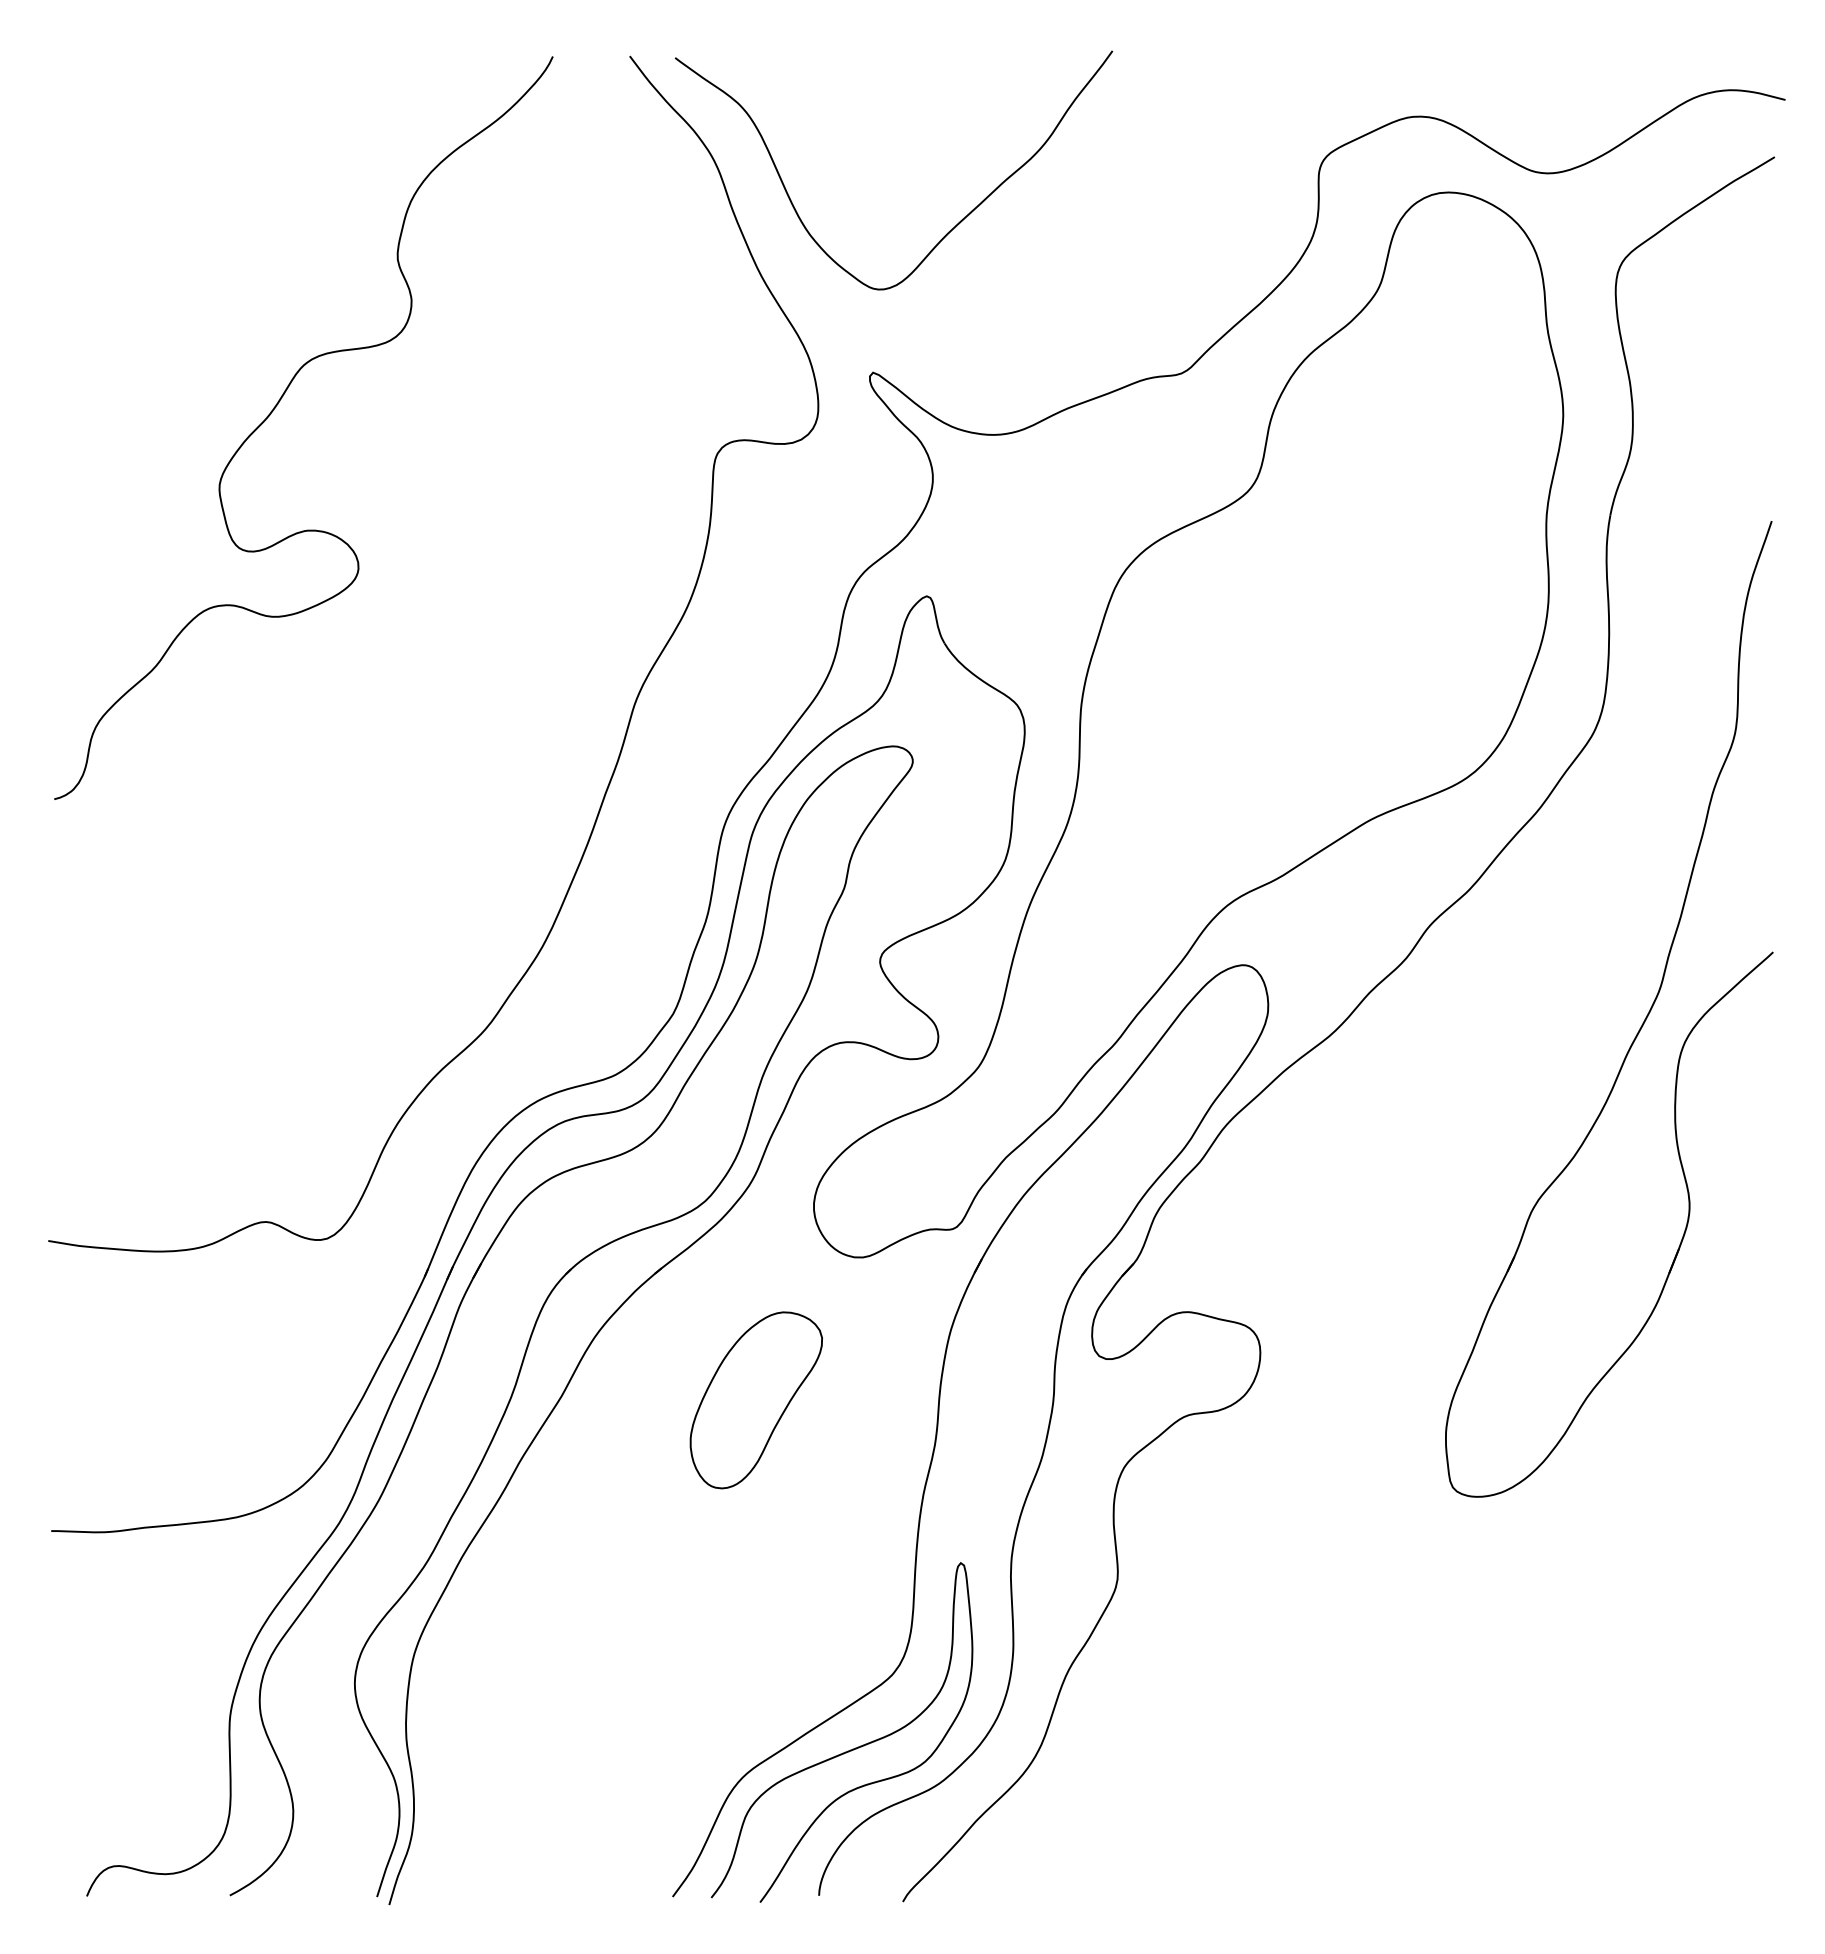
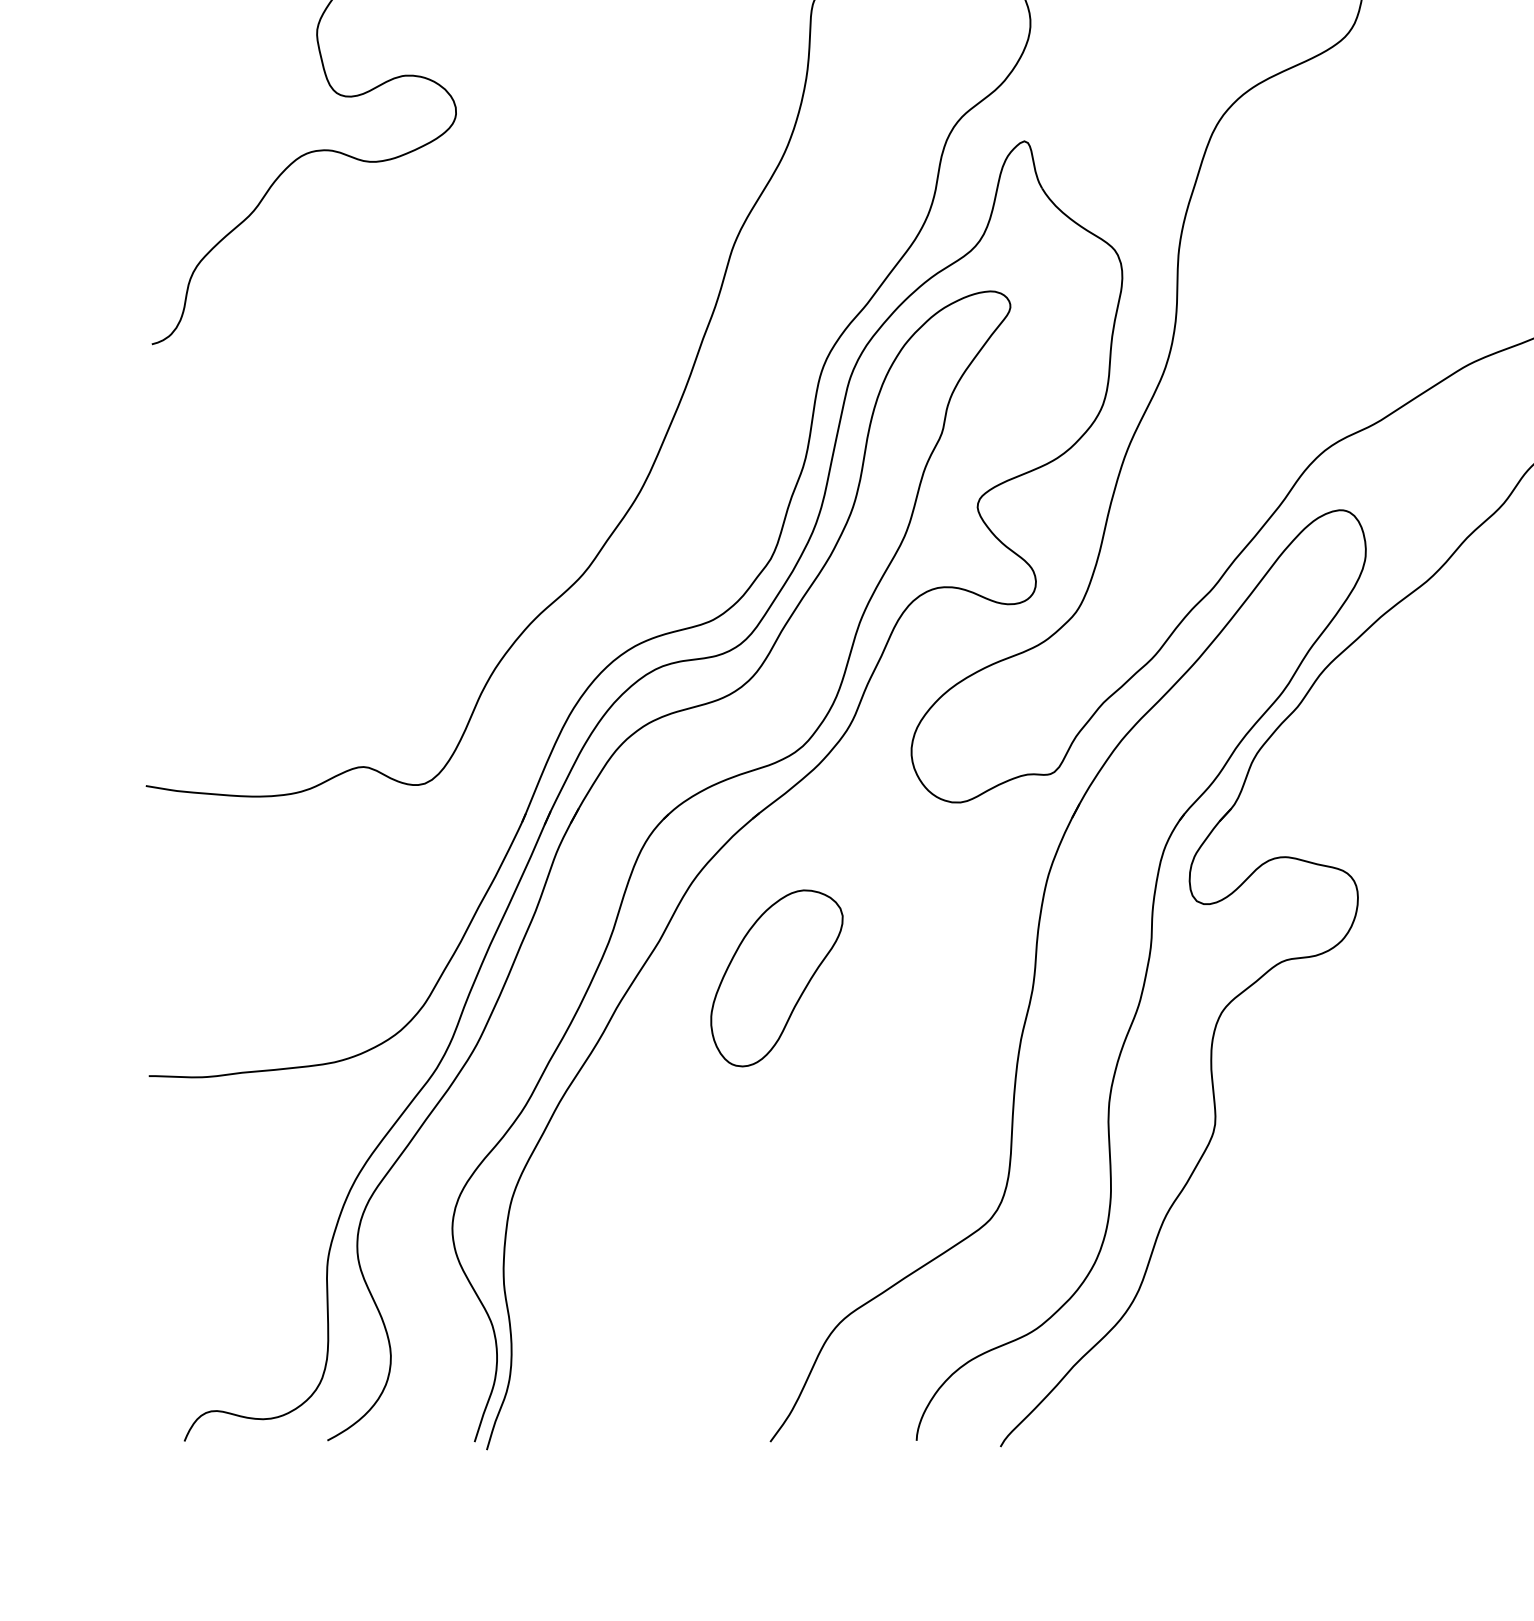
part: (755, 1400) -> (776, 978), moved
curve: (847, 1750) -> (945, 1295), removed

